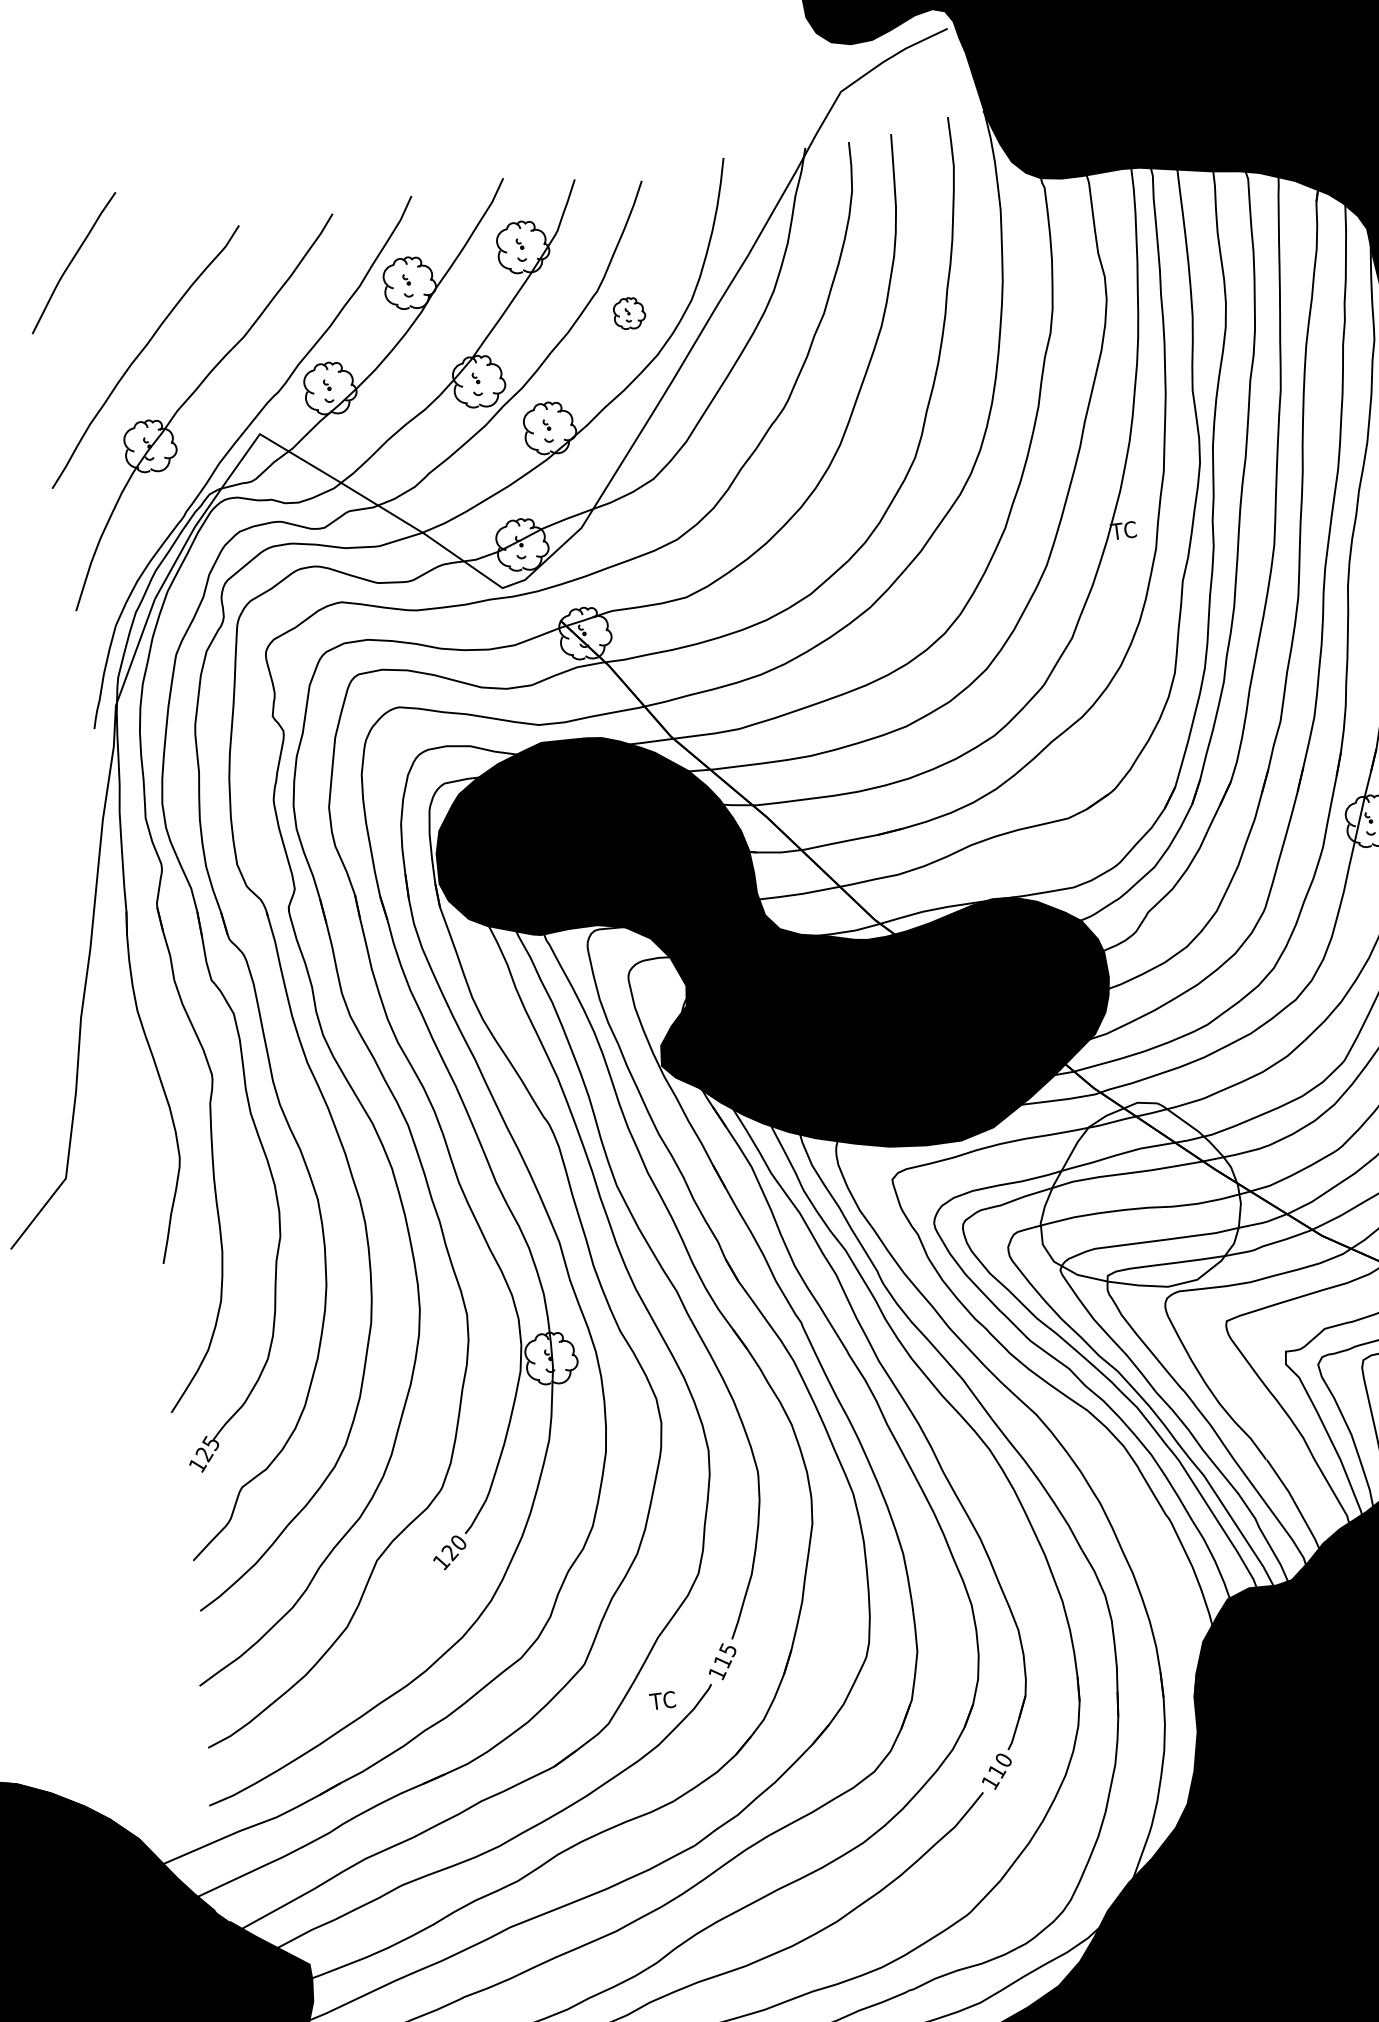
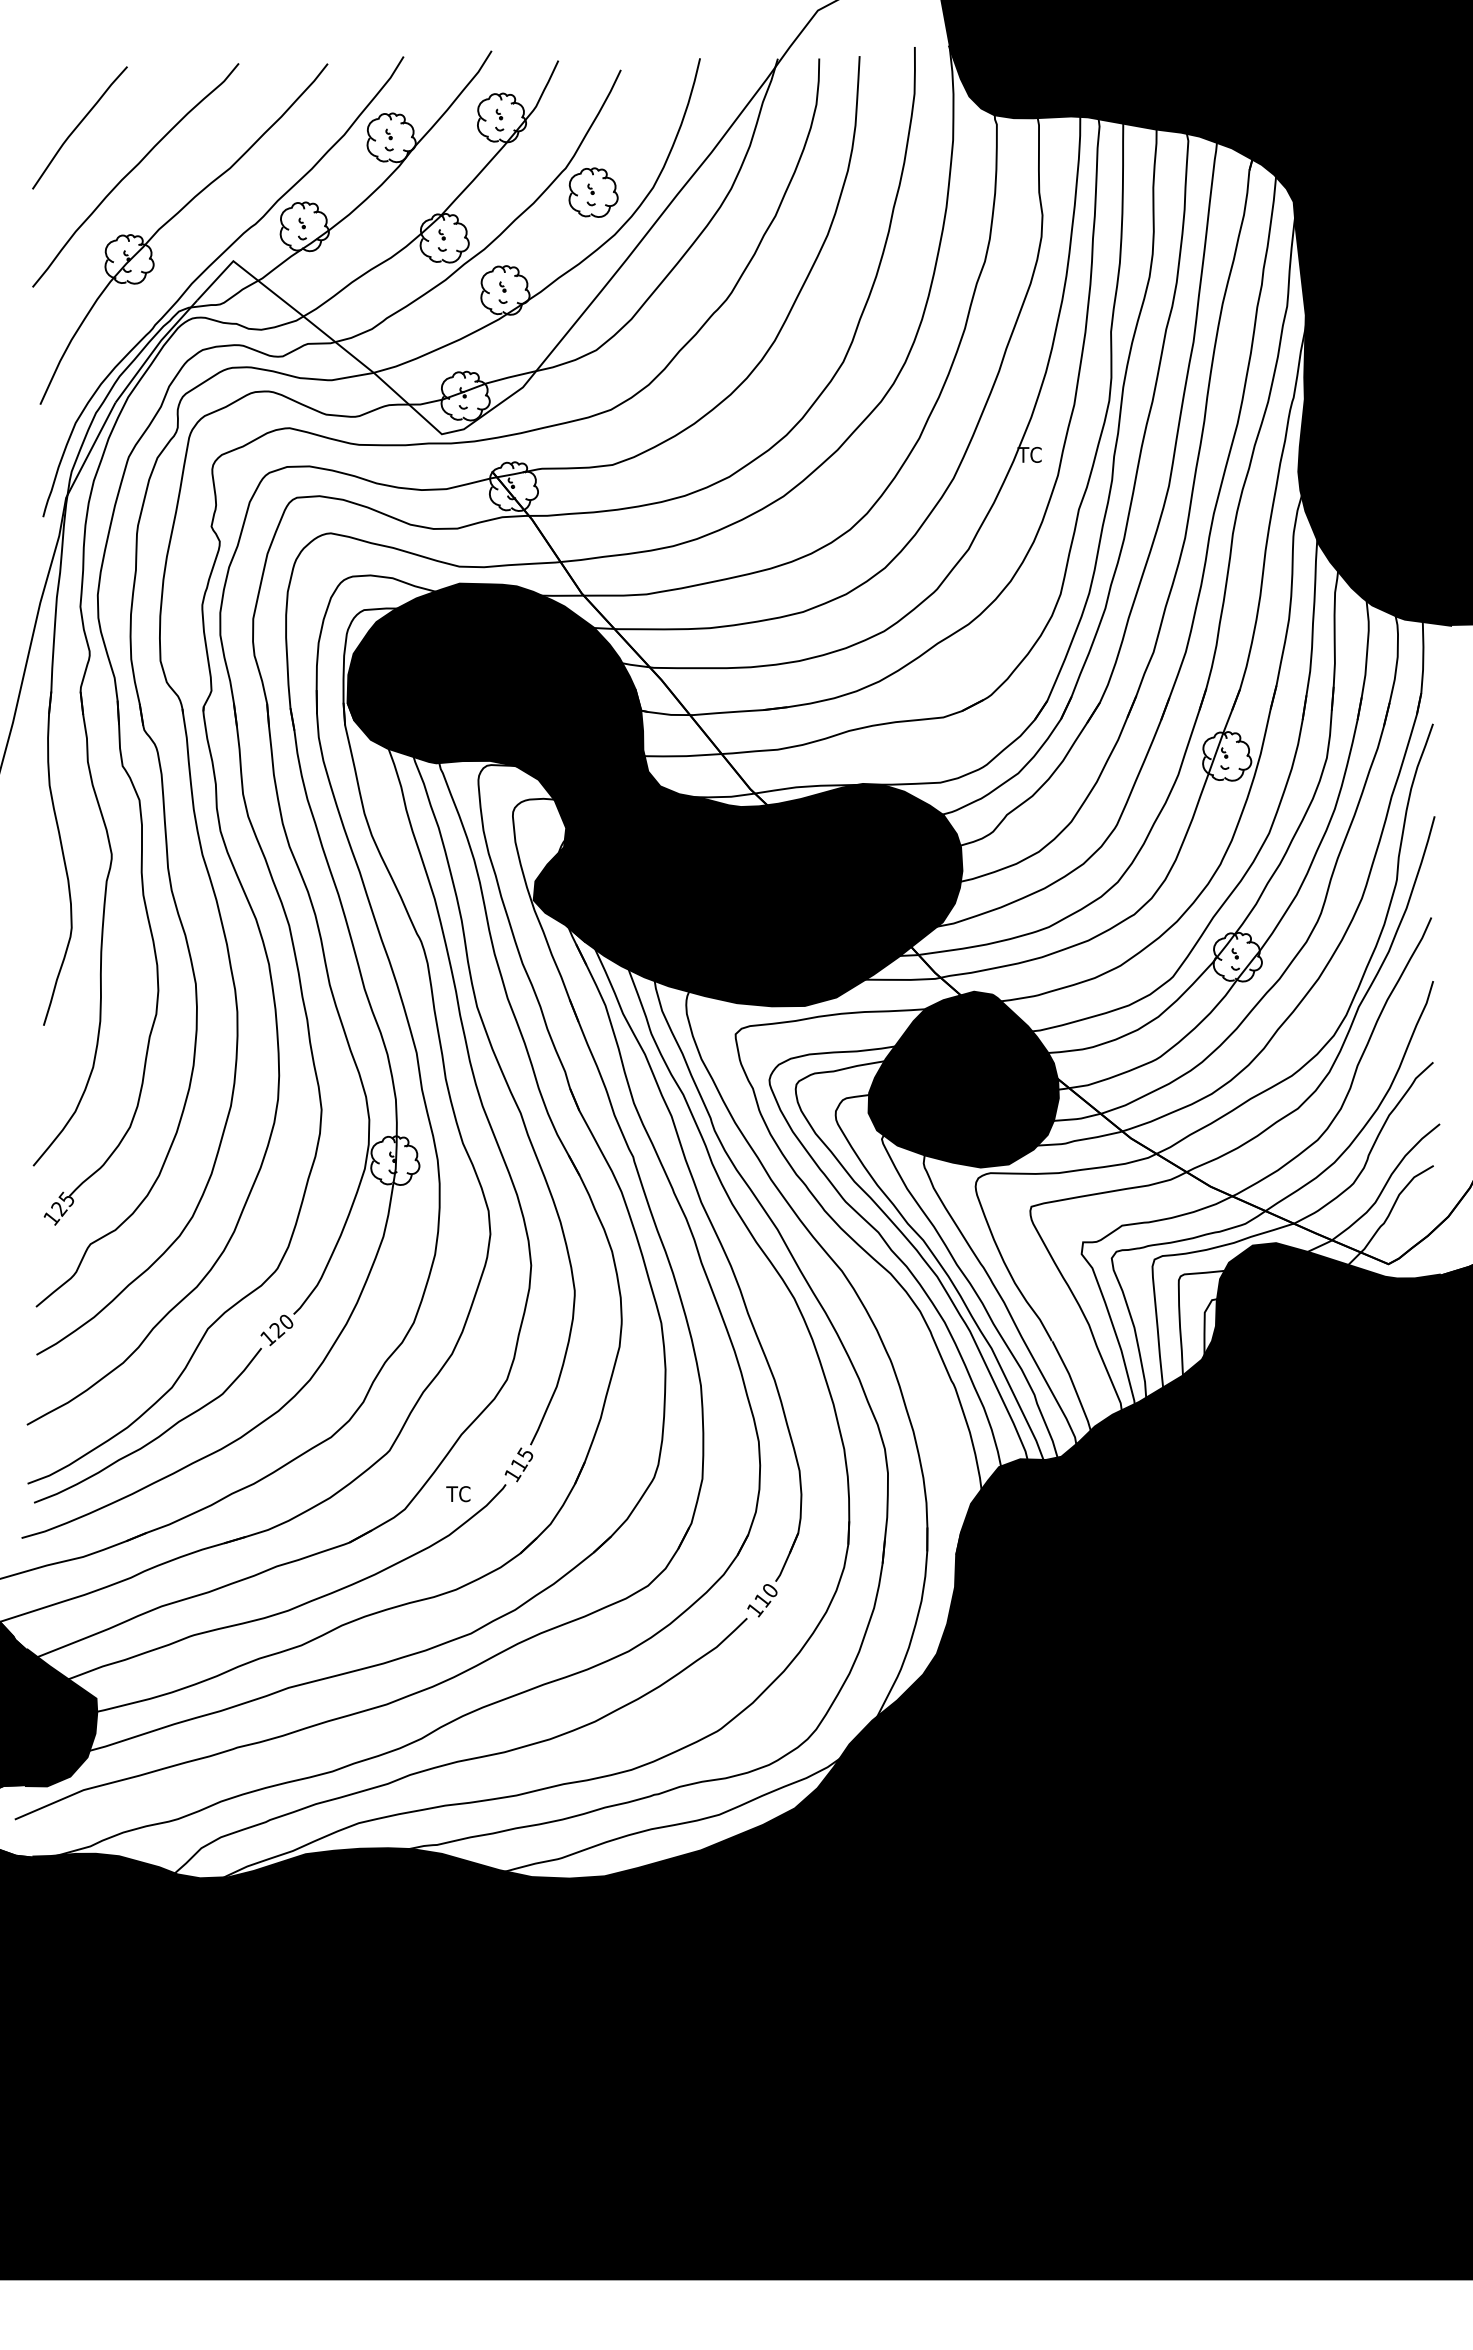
curve: (72, 261) -> (78, 126), moved
part: (629, 313) -> (593, 192), size x1.67
fill: (1138, 1196) -> (963, 1079), added
curve: (335, 1683) -> (154, 1438), added

